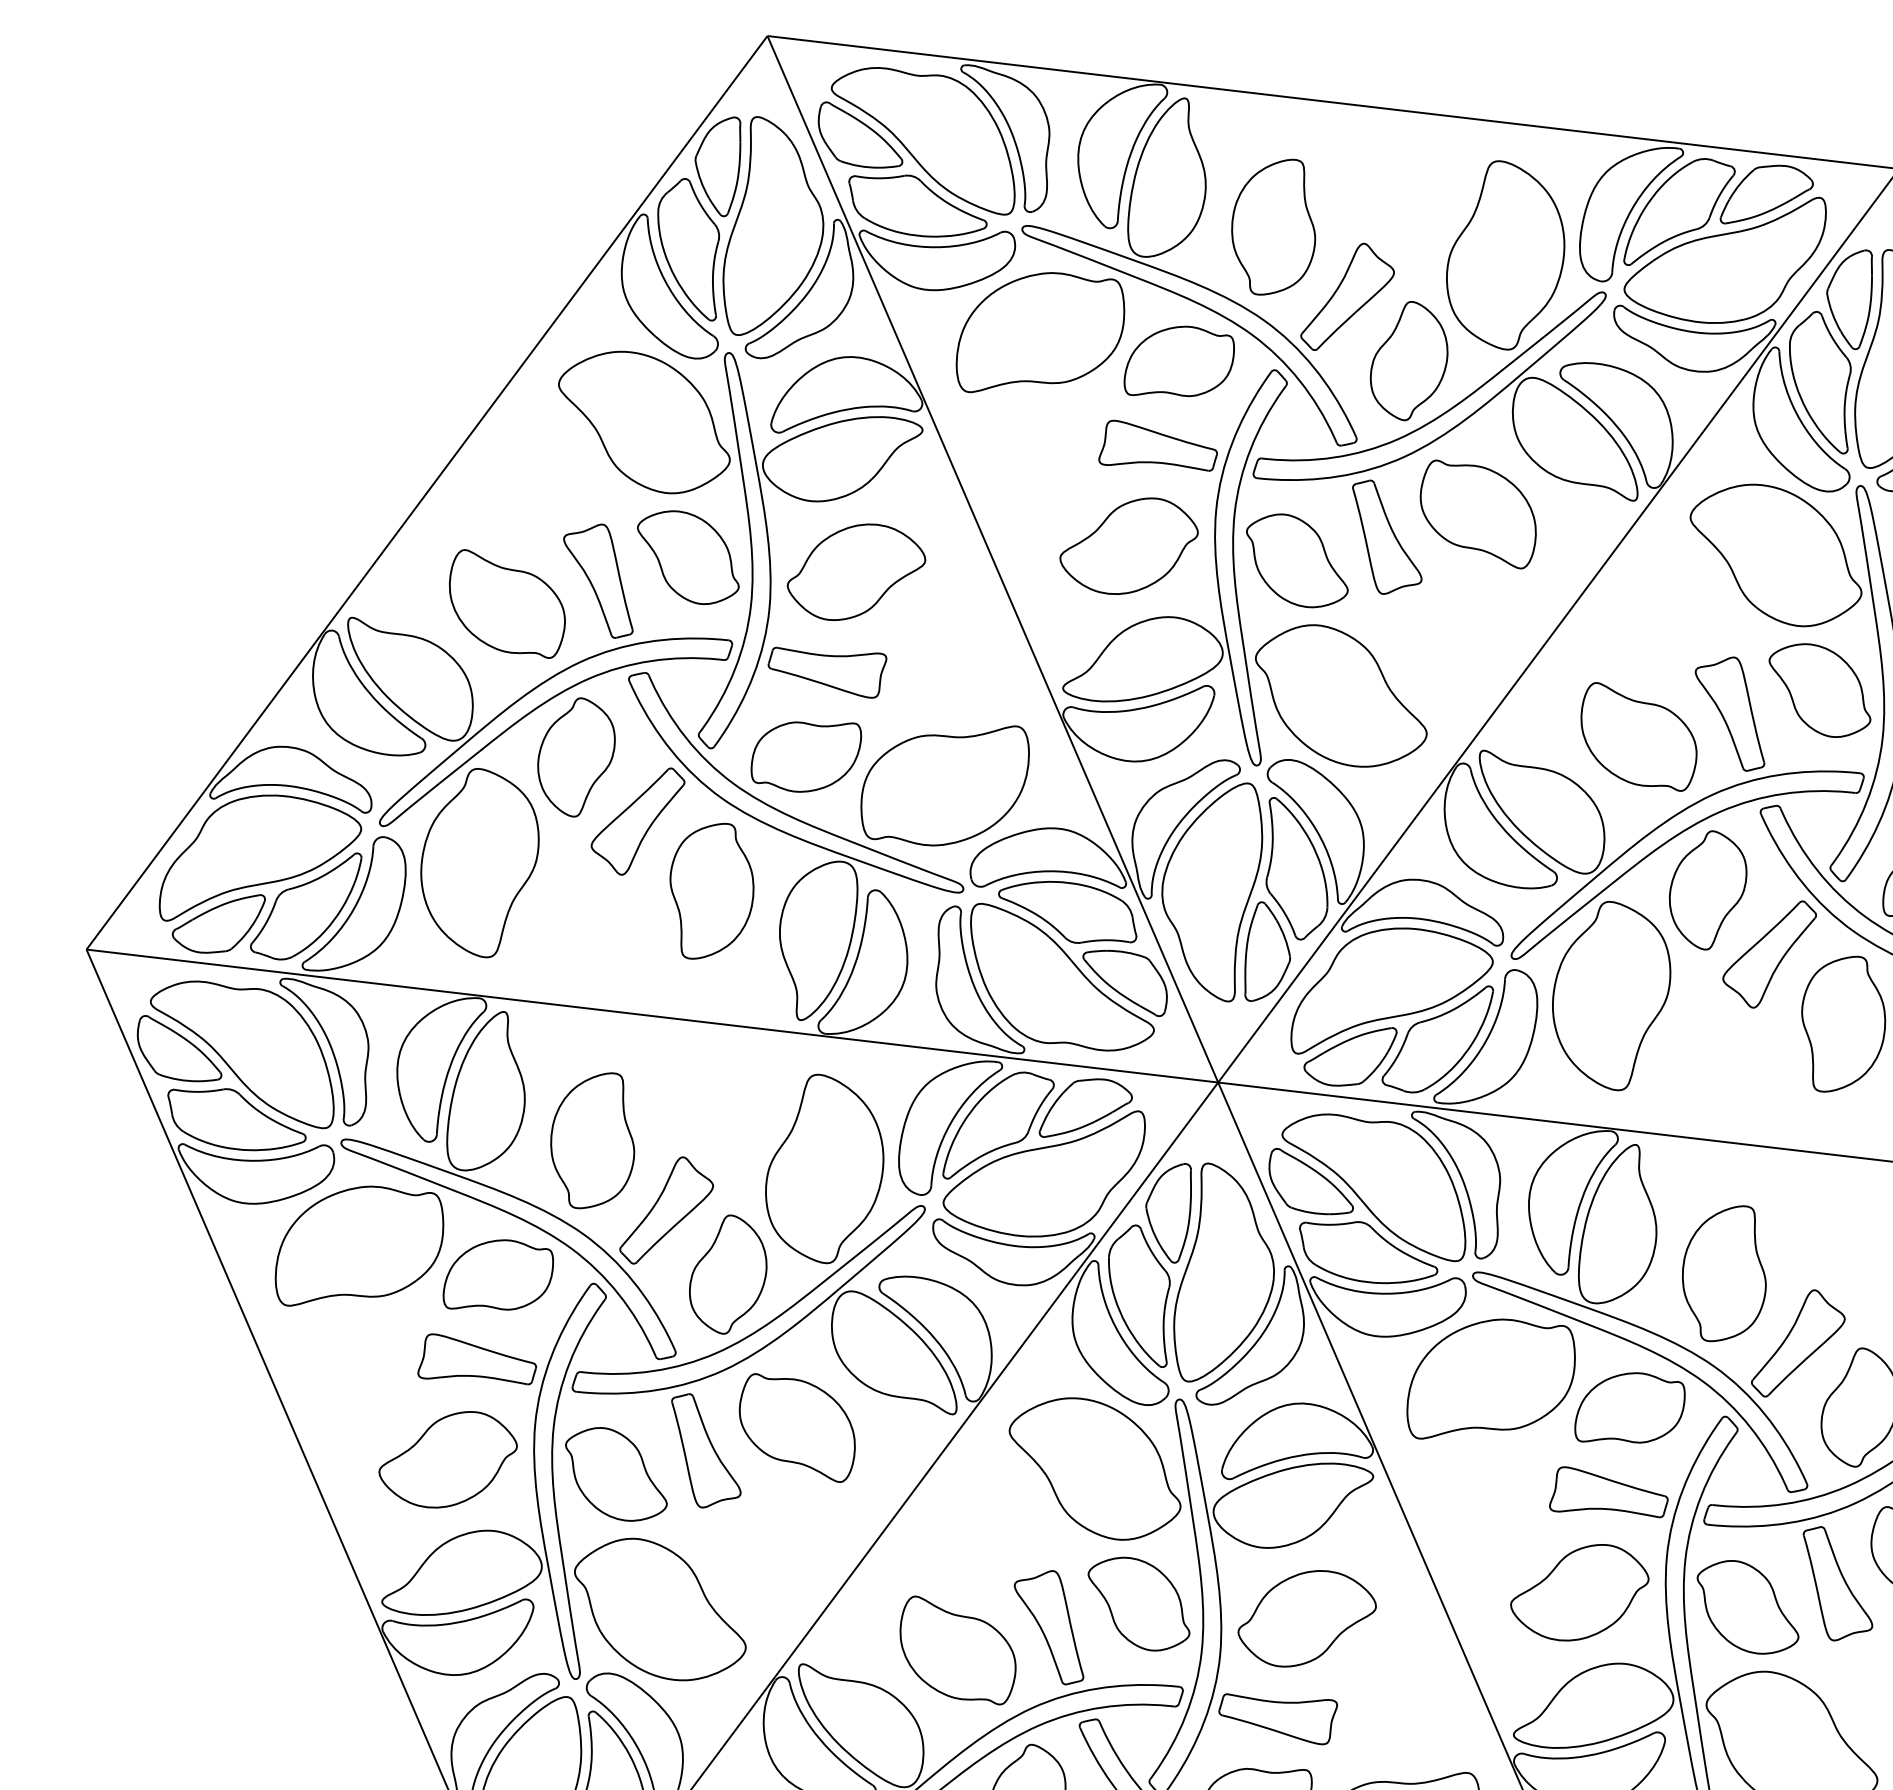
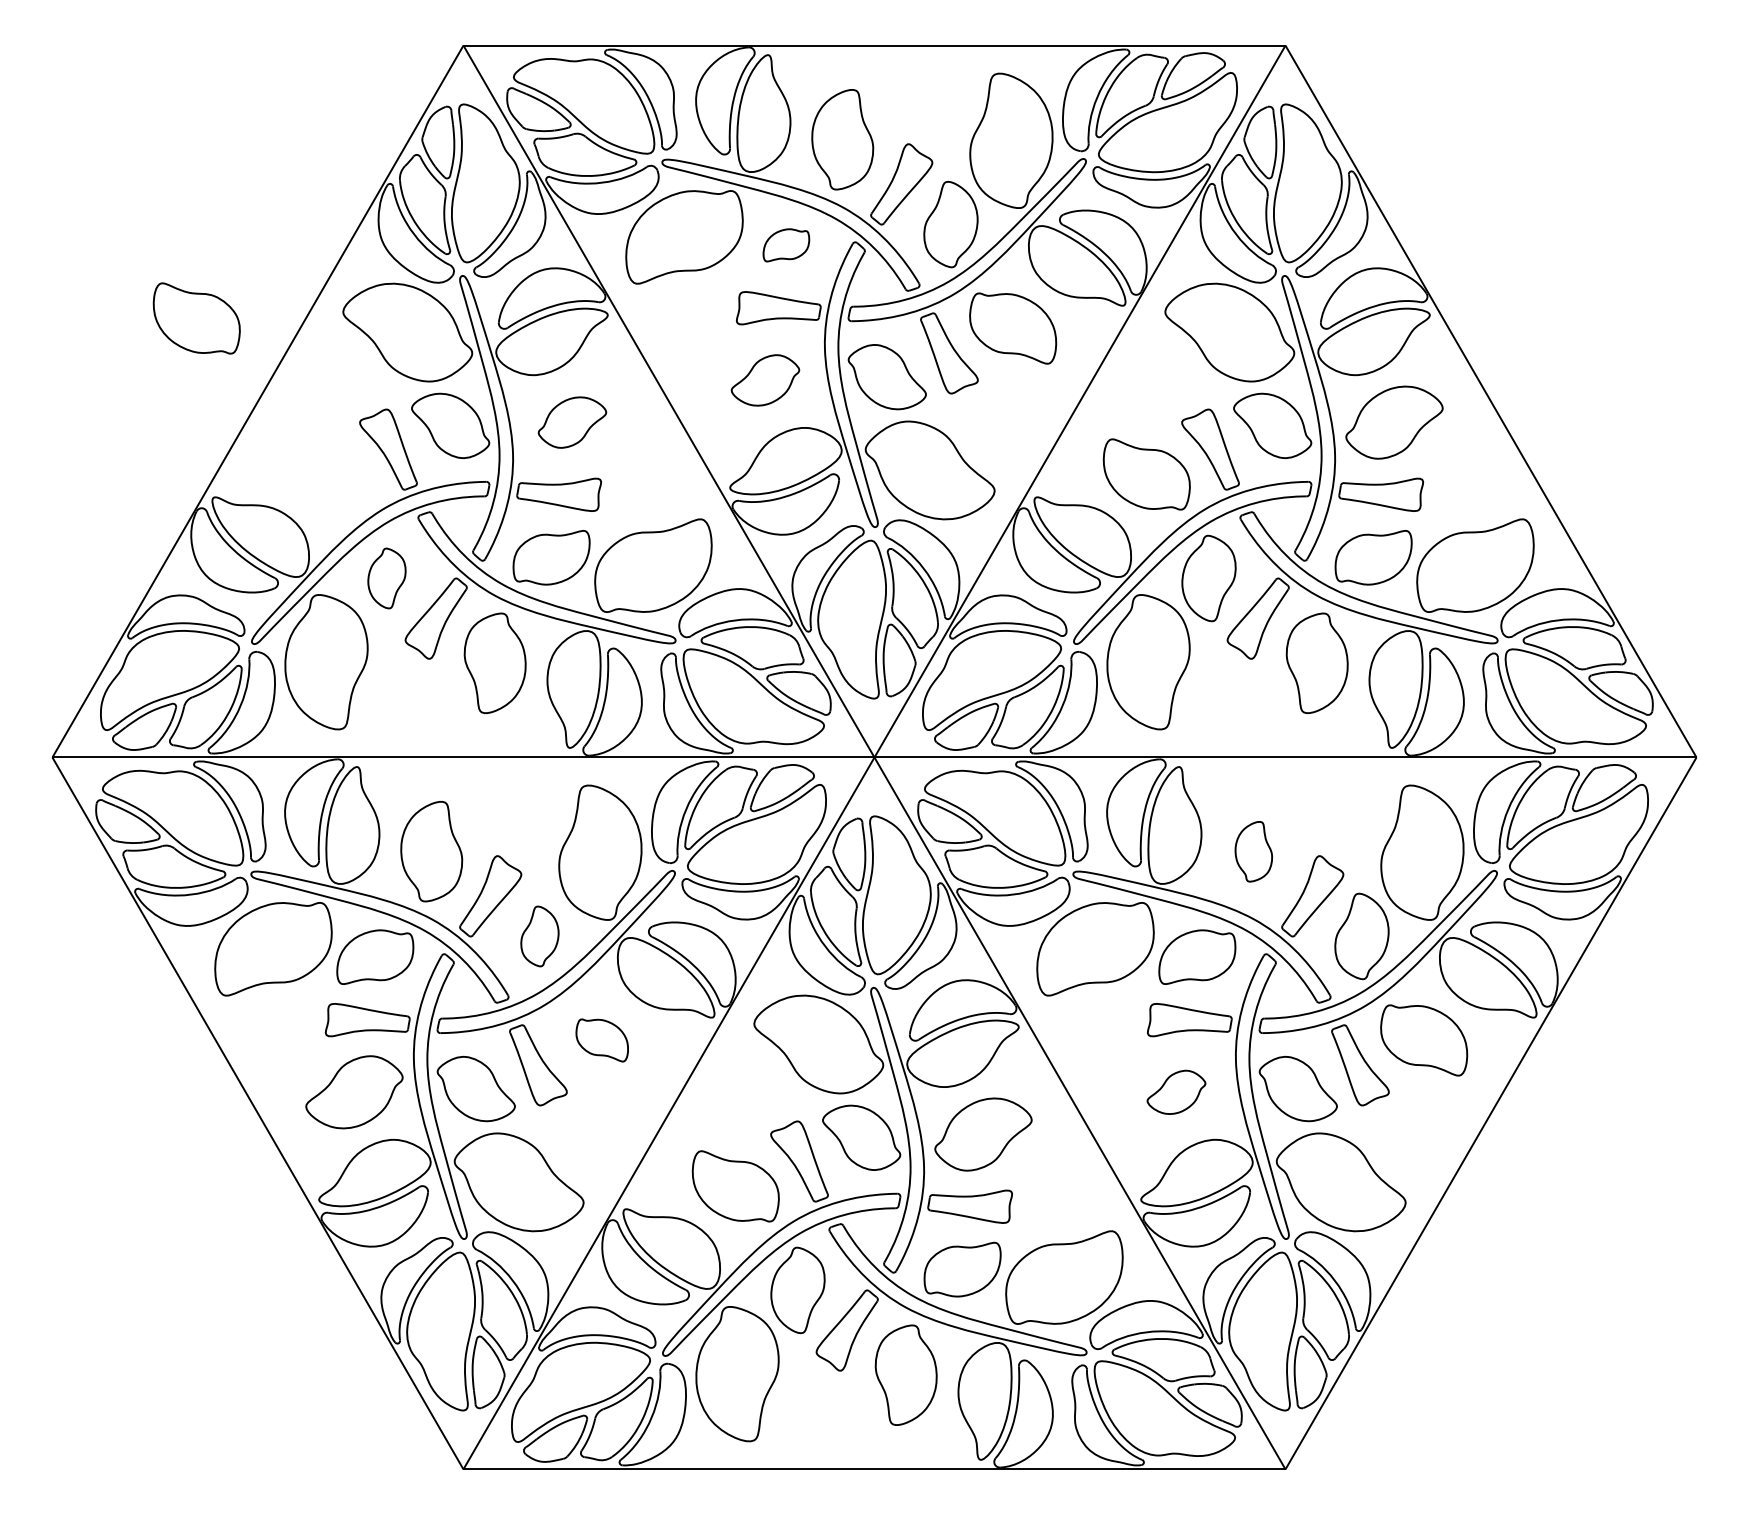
part: (1179, 363) -> (786, 245), size x0.6
part: (1129, 545) -> (765, 380), size x0.7
part: (856, 572) -> (572, 422), size x0.7
part: (506, 603) -> (196, 318), moved
part: (575, 757) -> (386, 578), size x0.7
part: (1724, 1273) -> (1253, 851), size x0.6
part: (728, 1274) -> (539, 936), size x0.7
part: (797, 1428) -> (602, 1040), size x0.6
part: (1579, 1592) -> (1176, 1092), size x0.6

